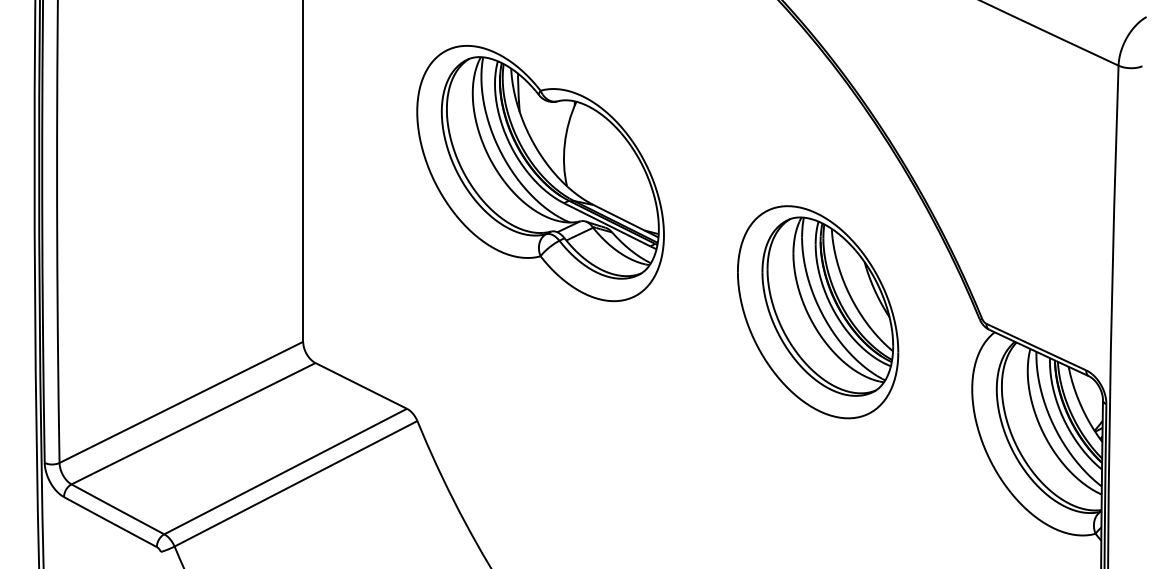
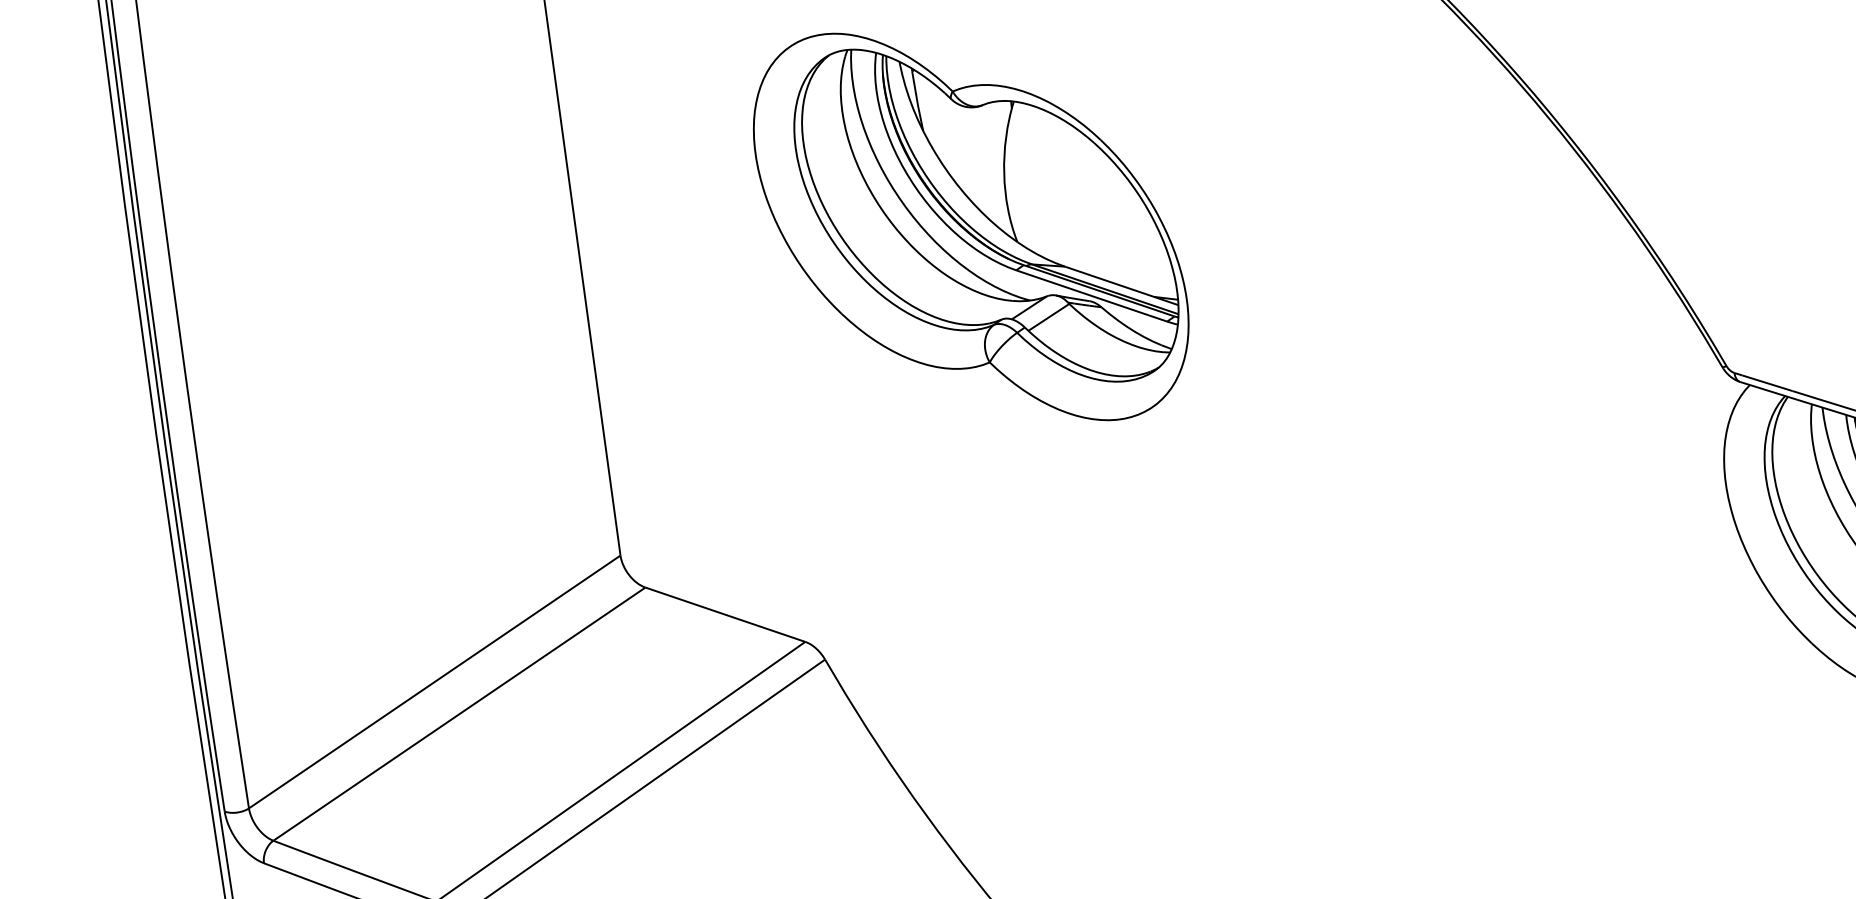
part: (818, 312) -> (1457, 392), removed

